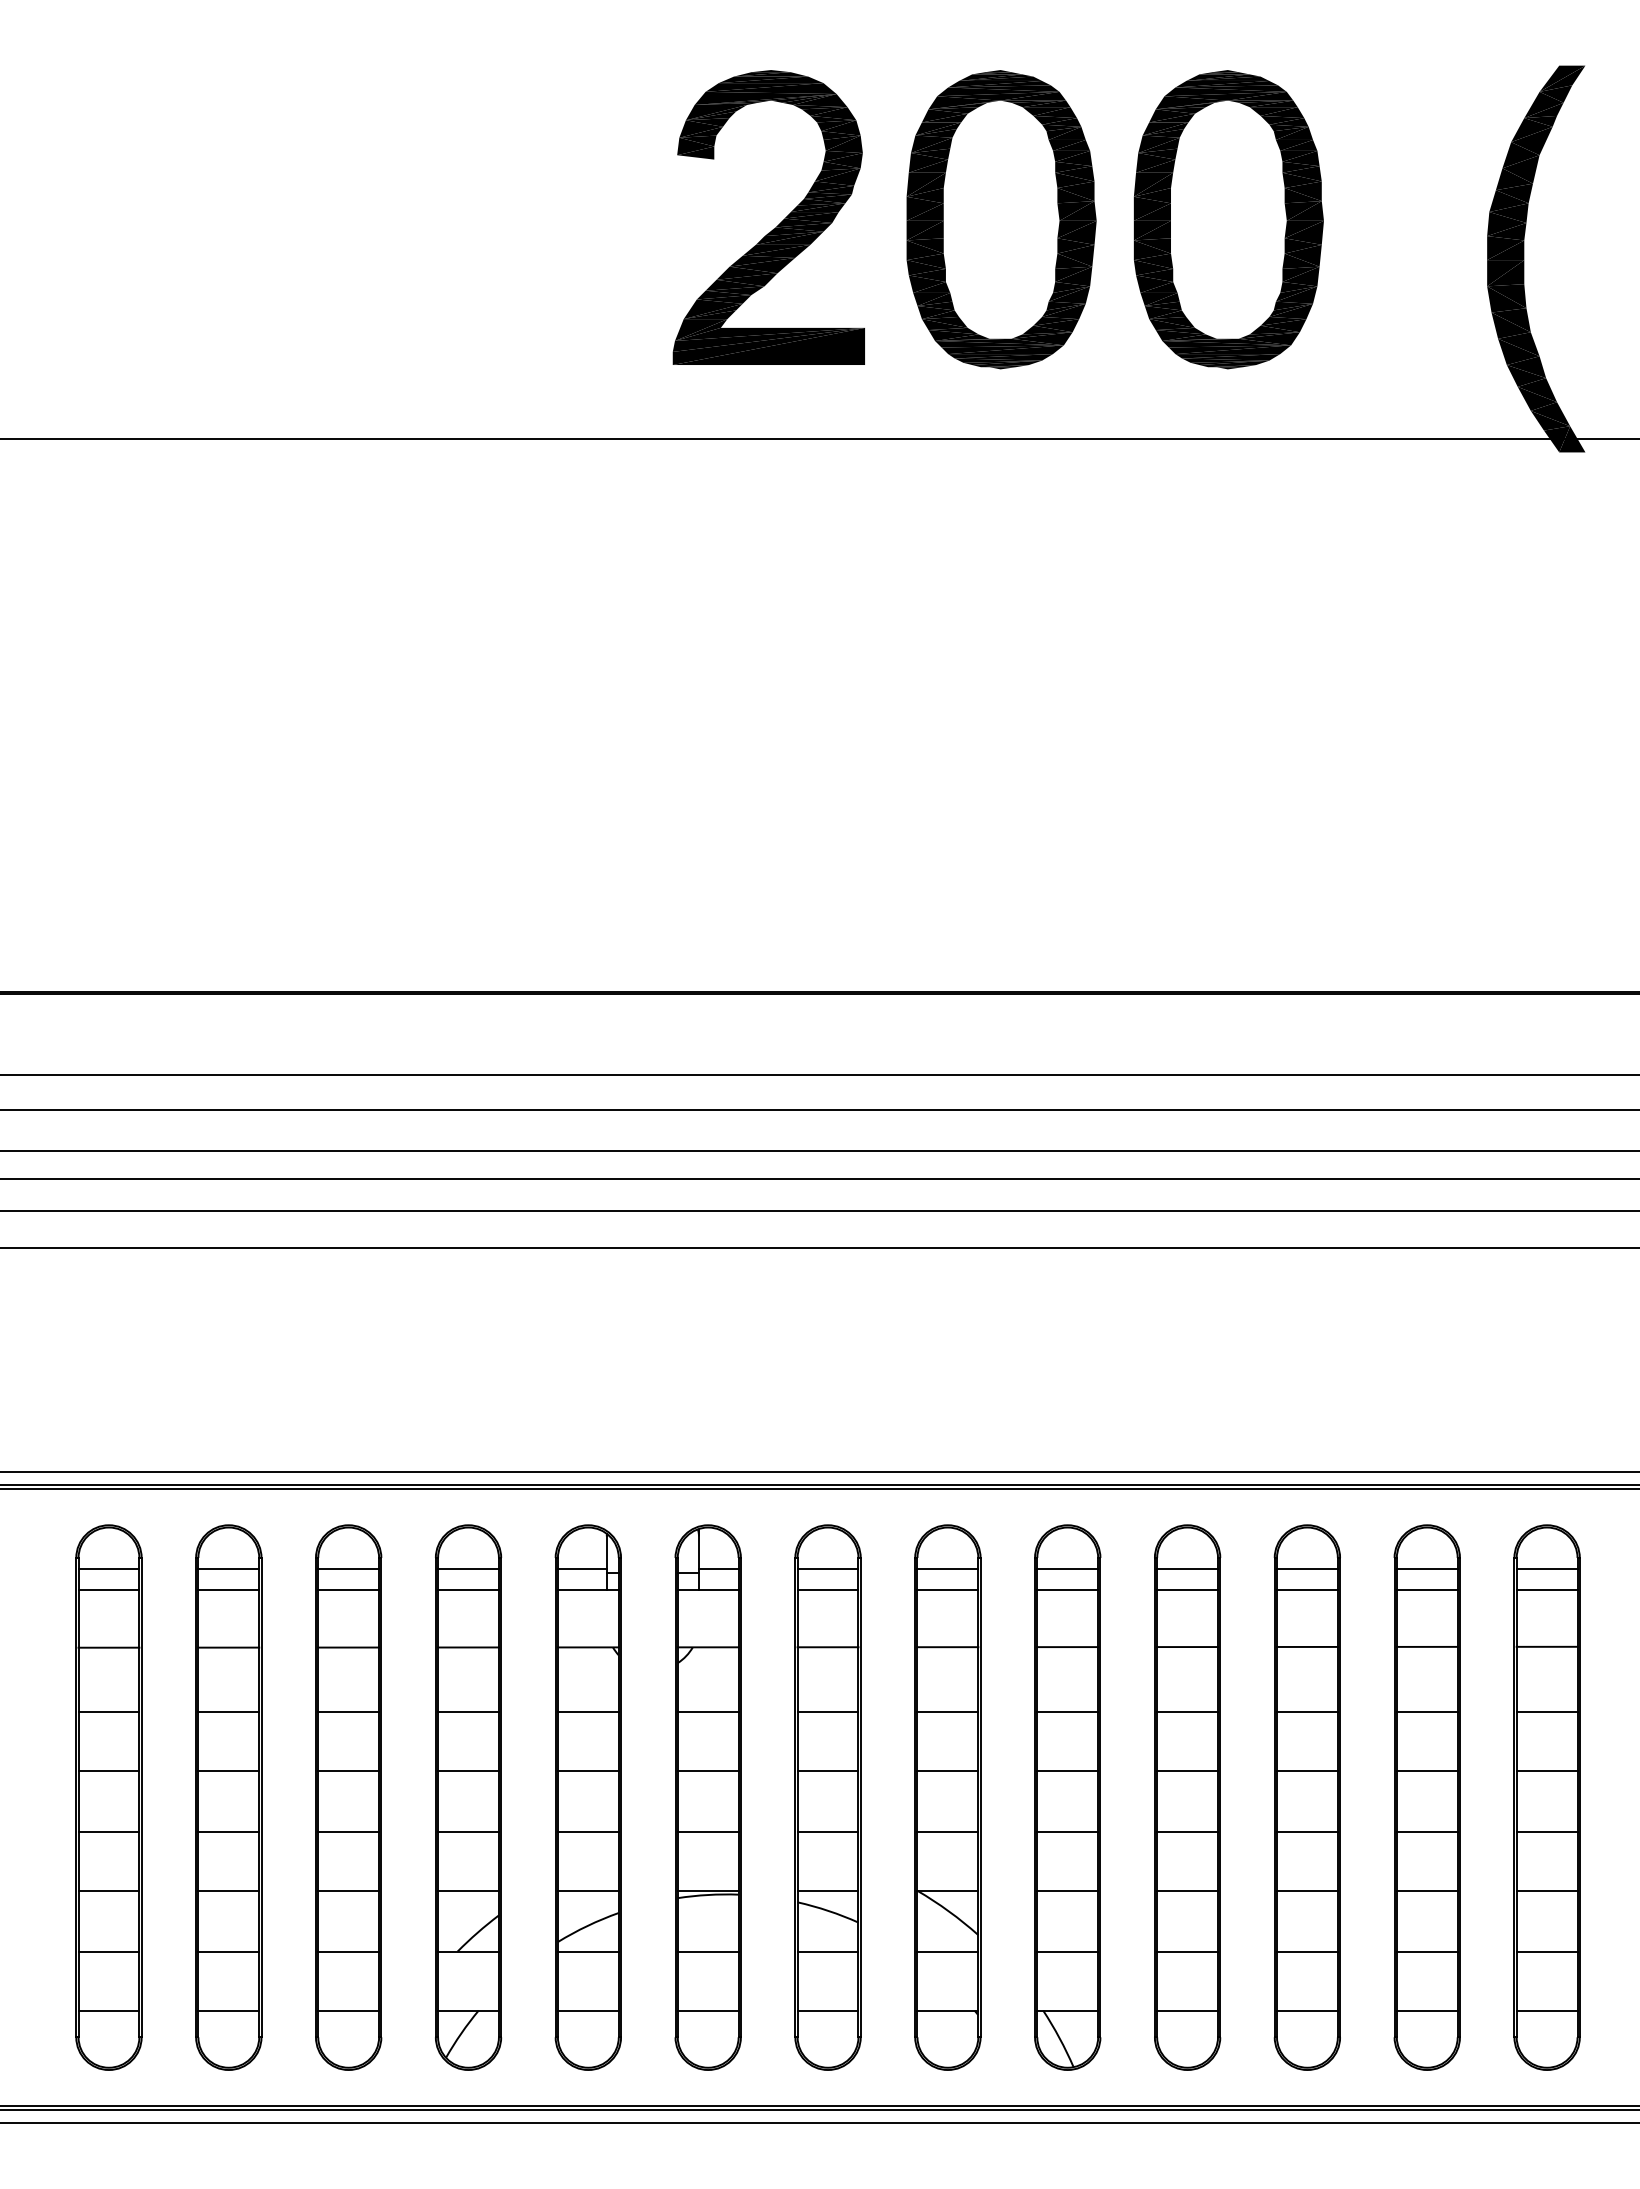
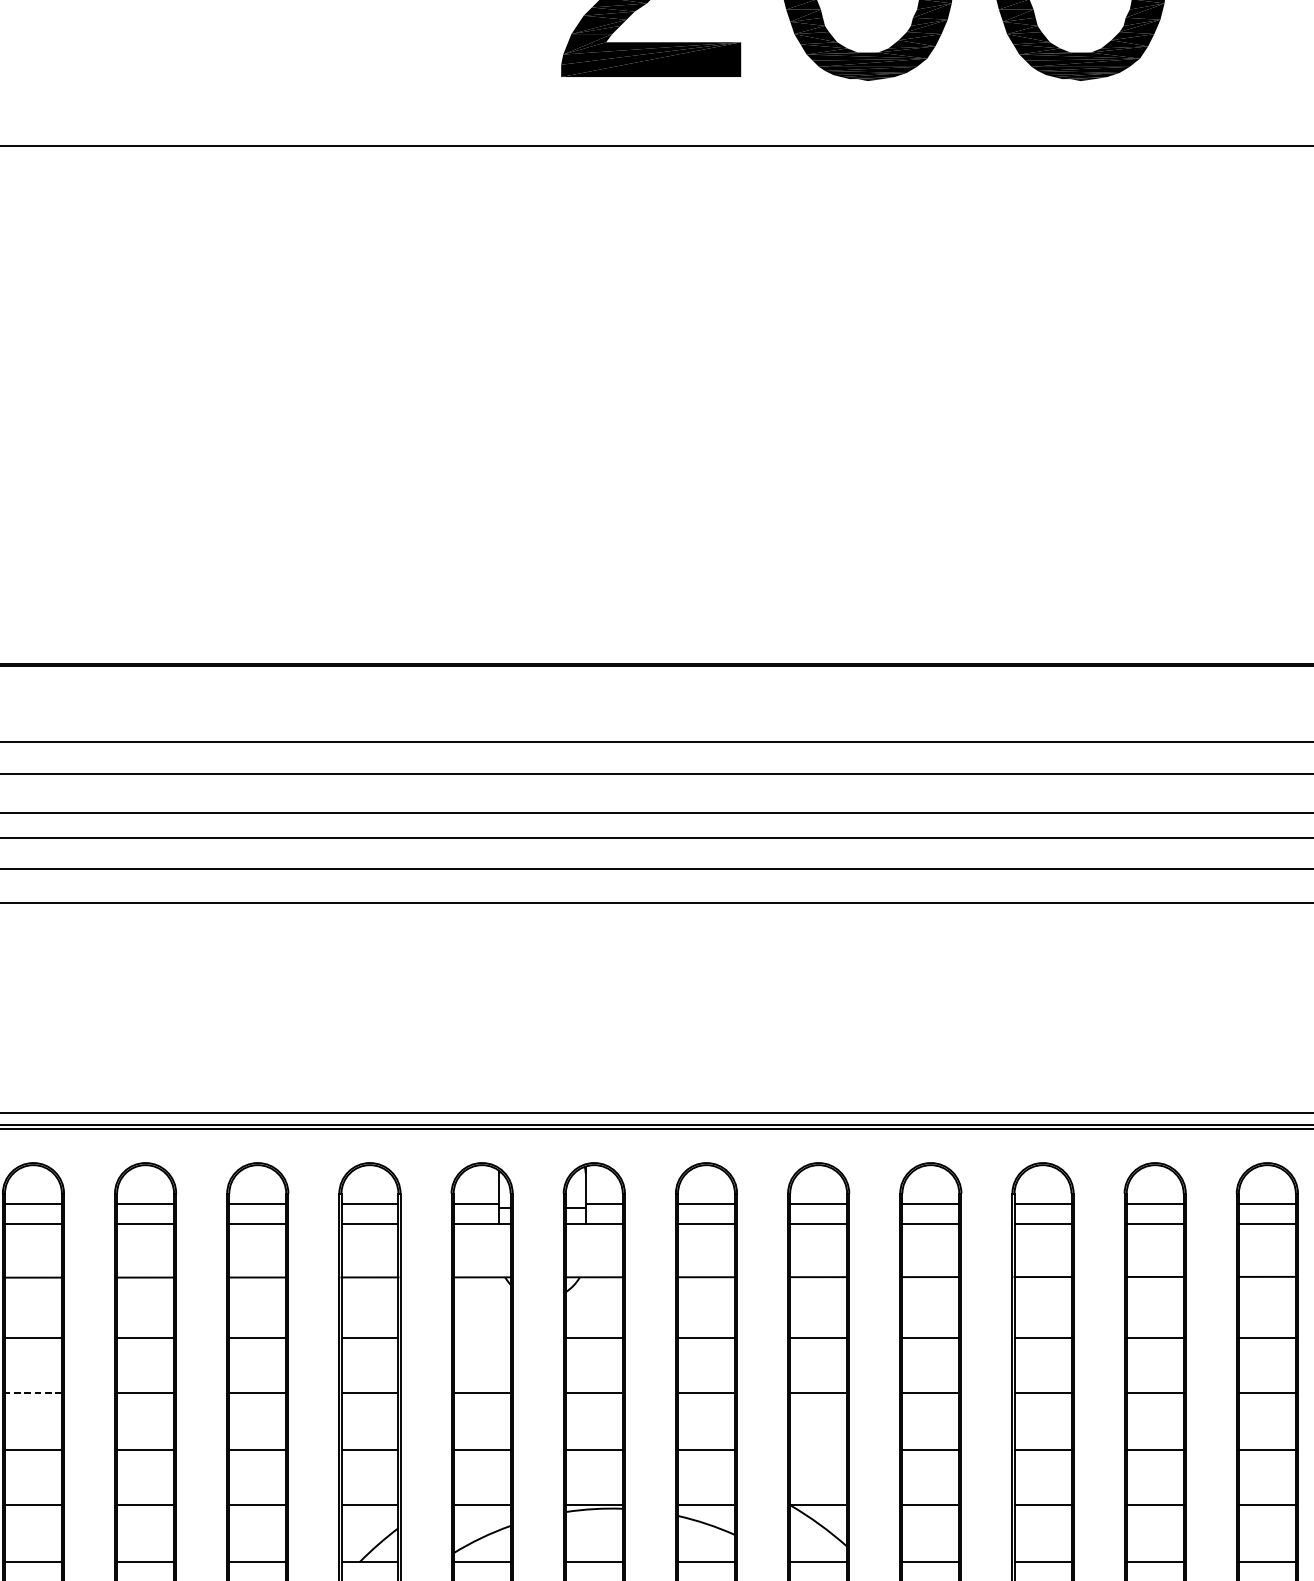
line: (587, 1711) -> (481, 1337), removed
line: (108, 1770) -> (32, 1392), solid -> dashed
line: (947, 1831) -> (818, 1449), removed

